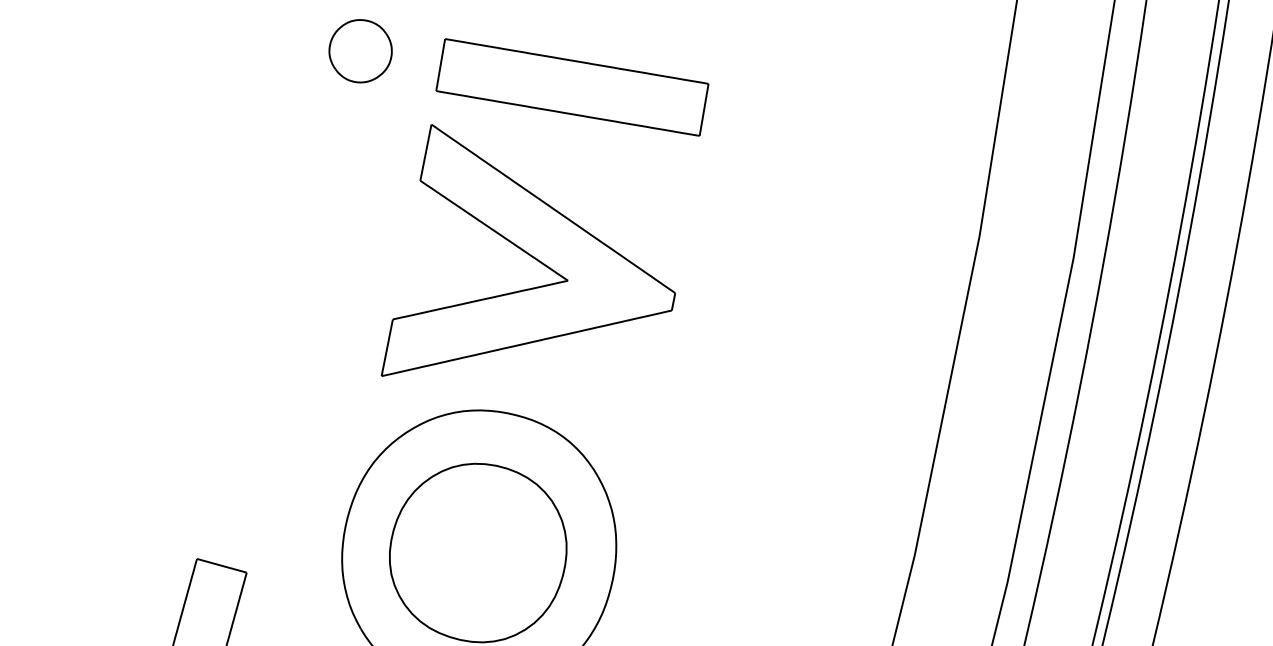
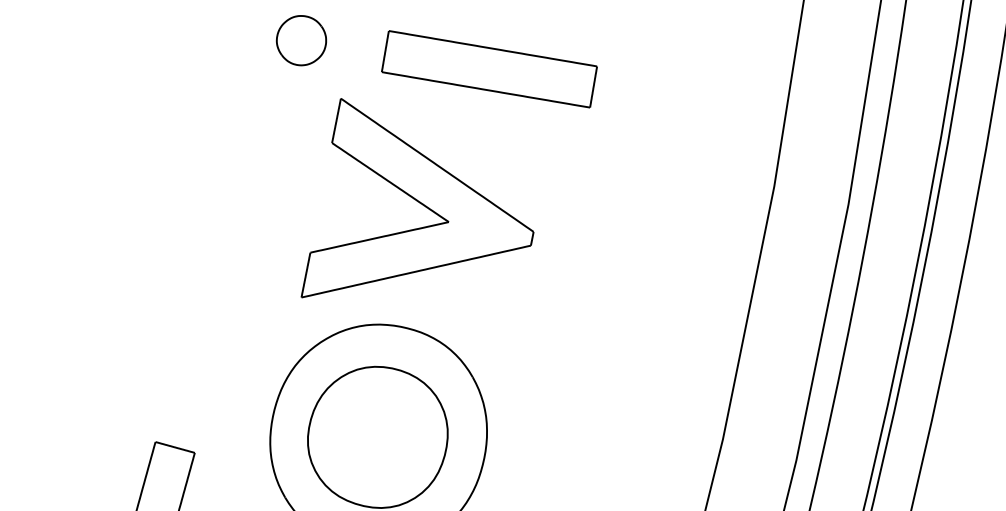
part: (360, 51) -> (301, 40), moved
part: (572, 87) -> (489, 69), moved

